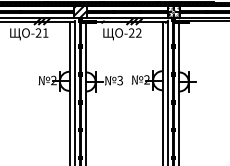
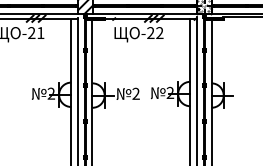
text: (120, 81) -> (136, 94), 3 -> 2

